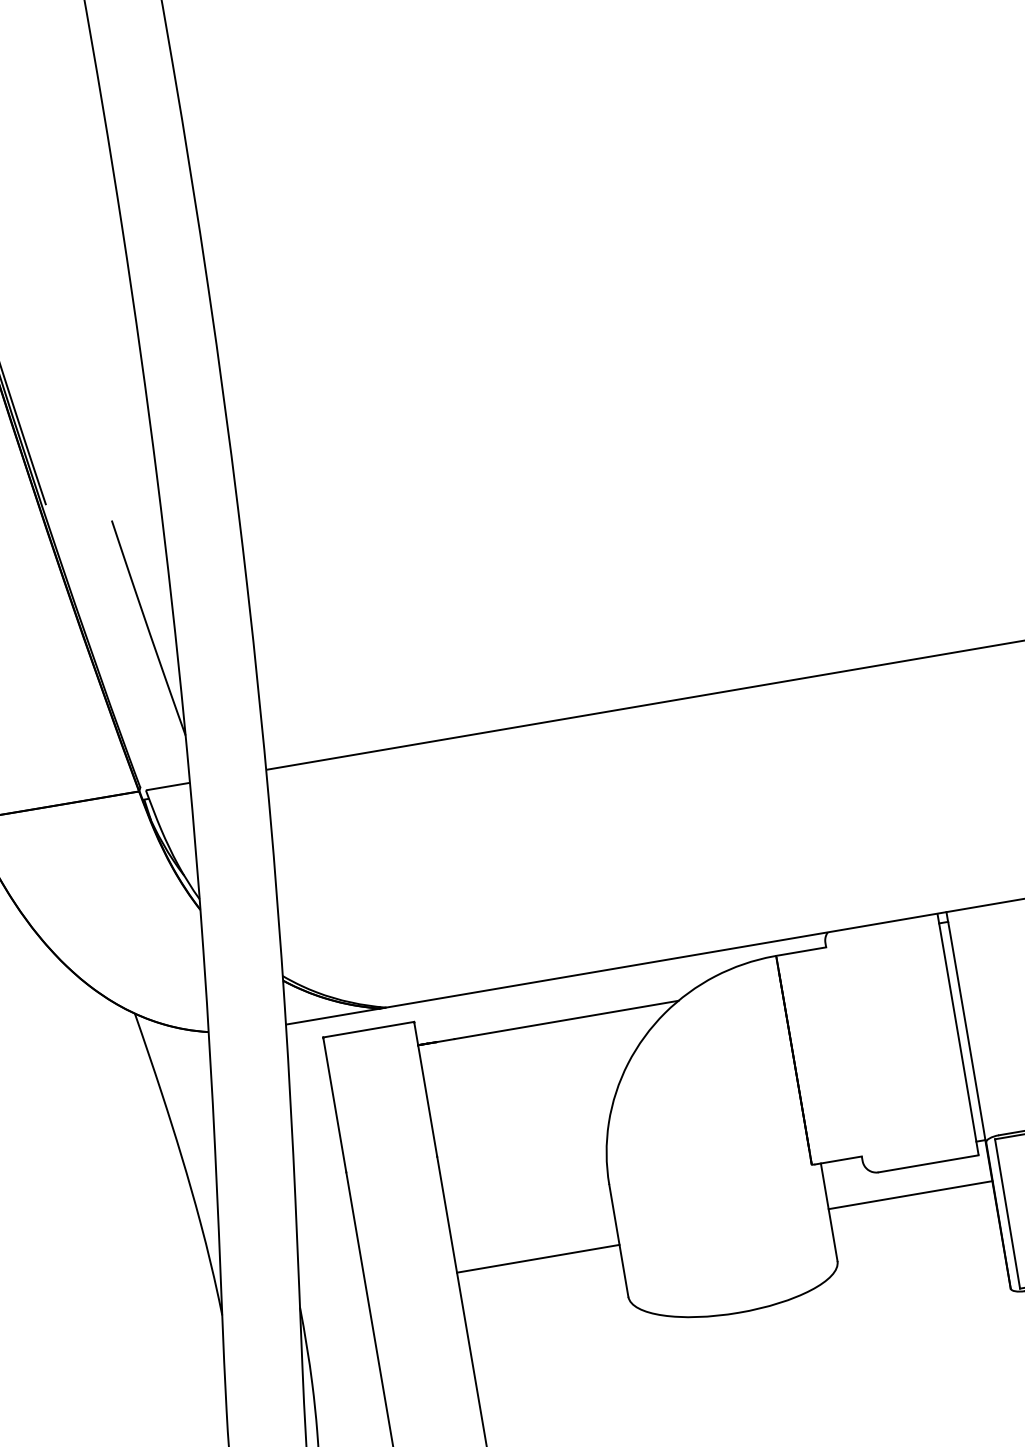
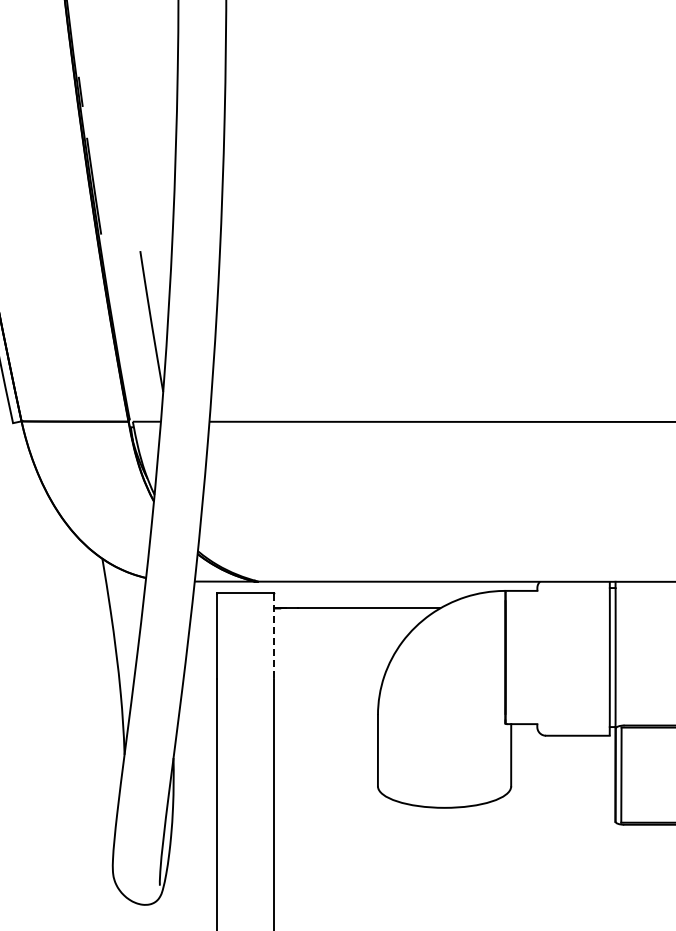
line: (425, 1089) -> (274, 636), solid -> dashed
line: (910, 1195) -> (563, 753), removed
line: (537, 1259) -> (325, 753), removed

